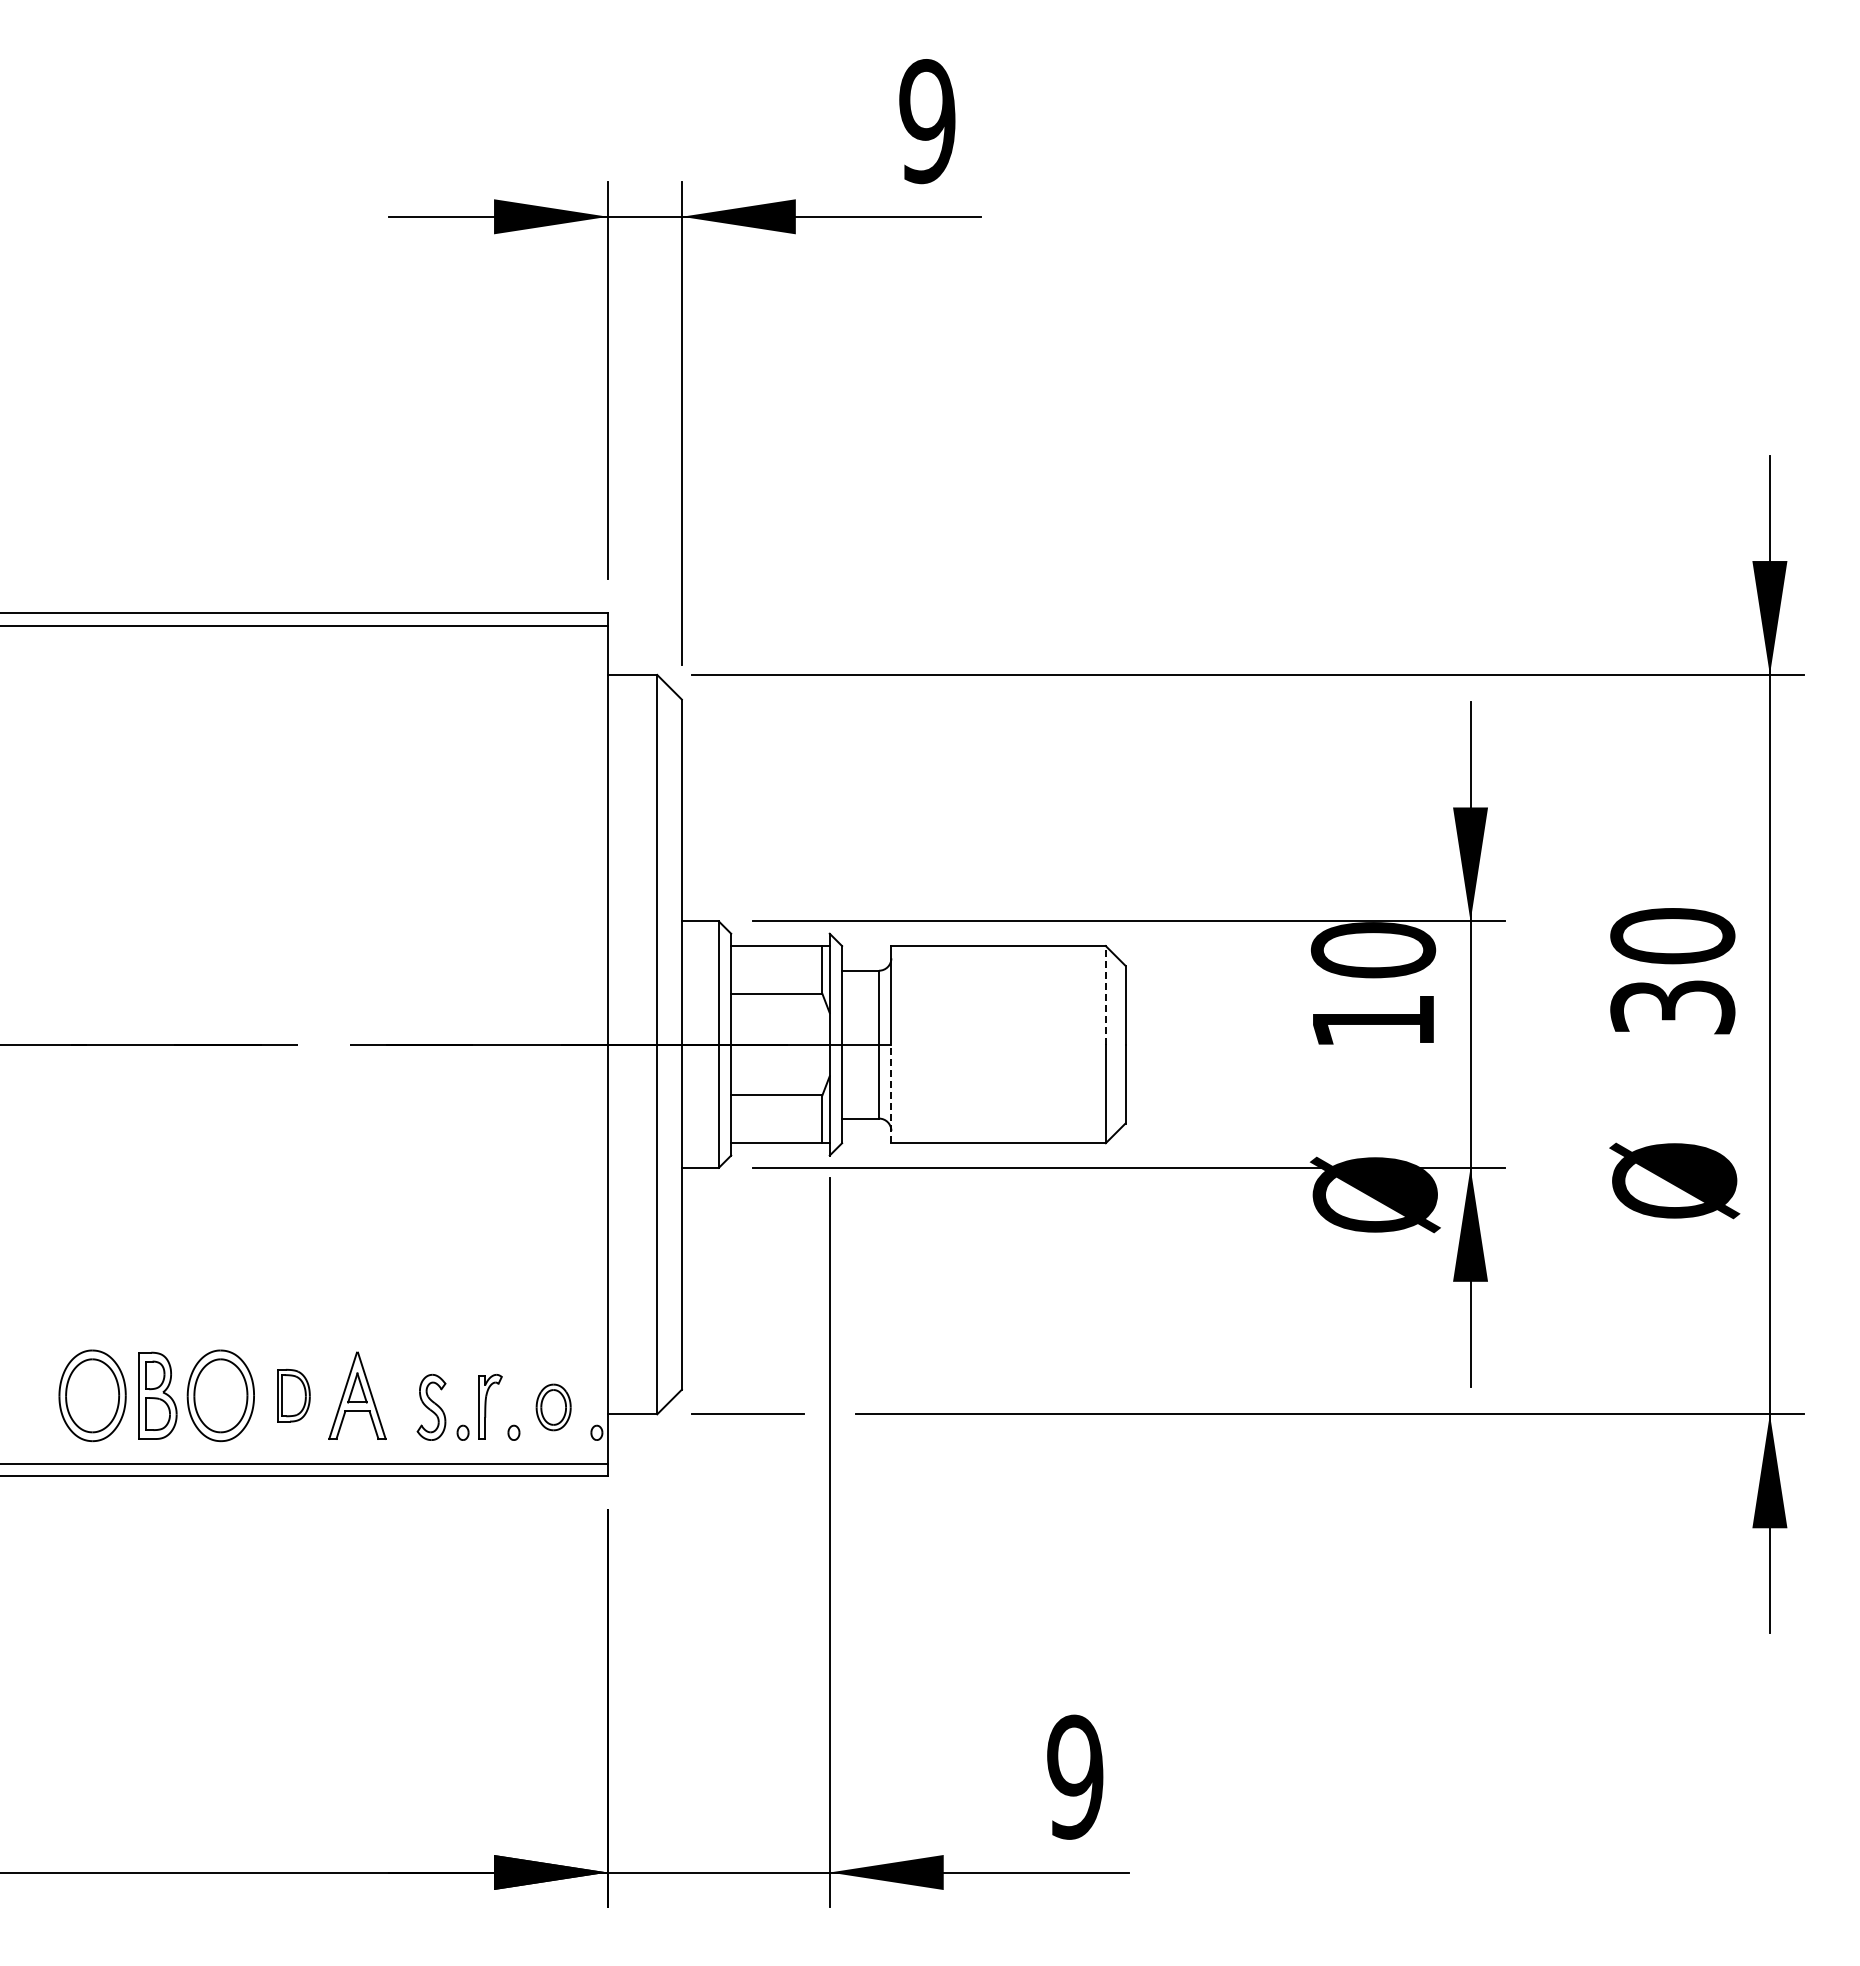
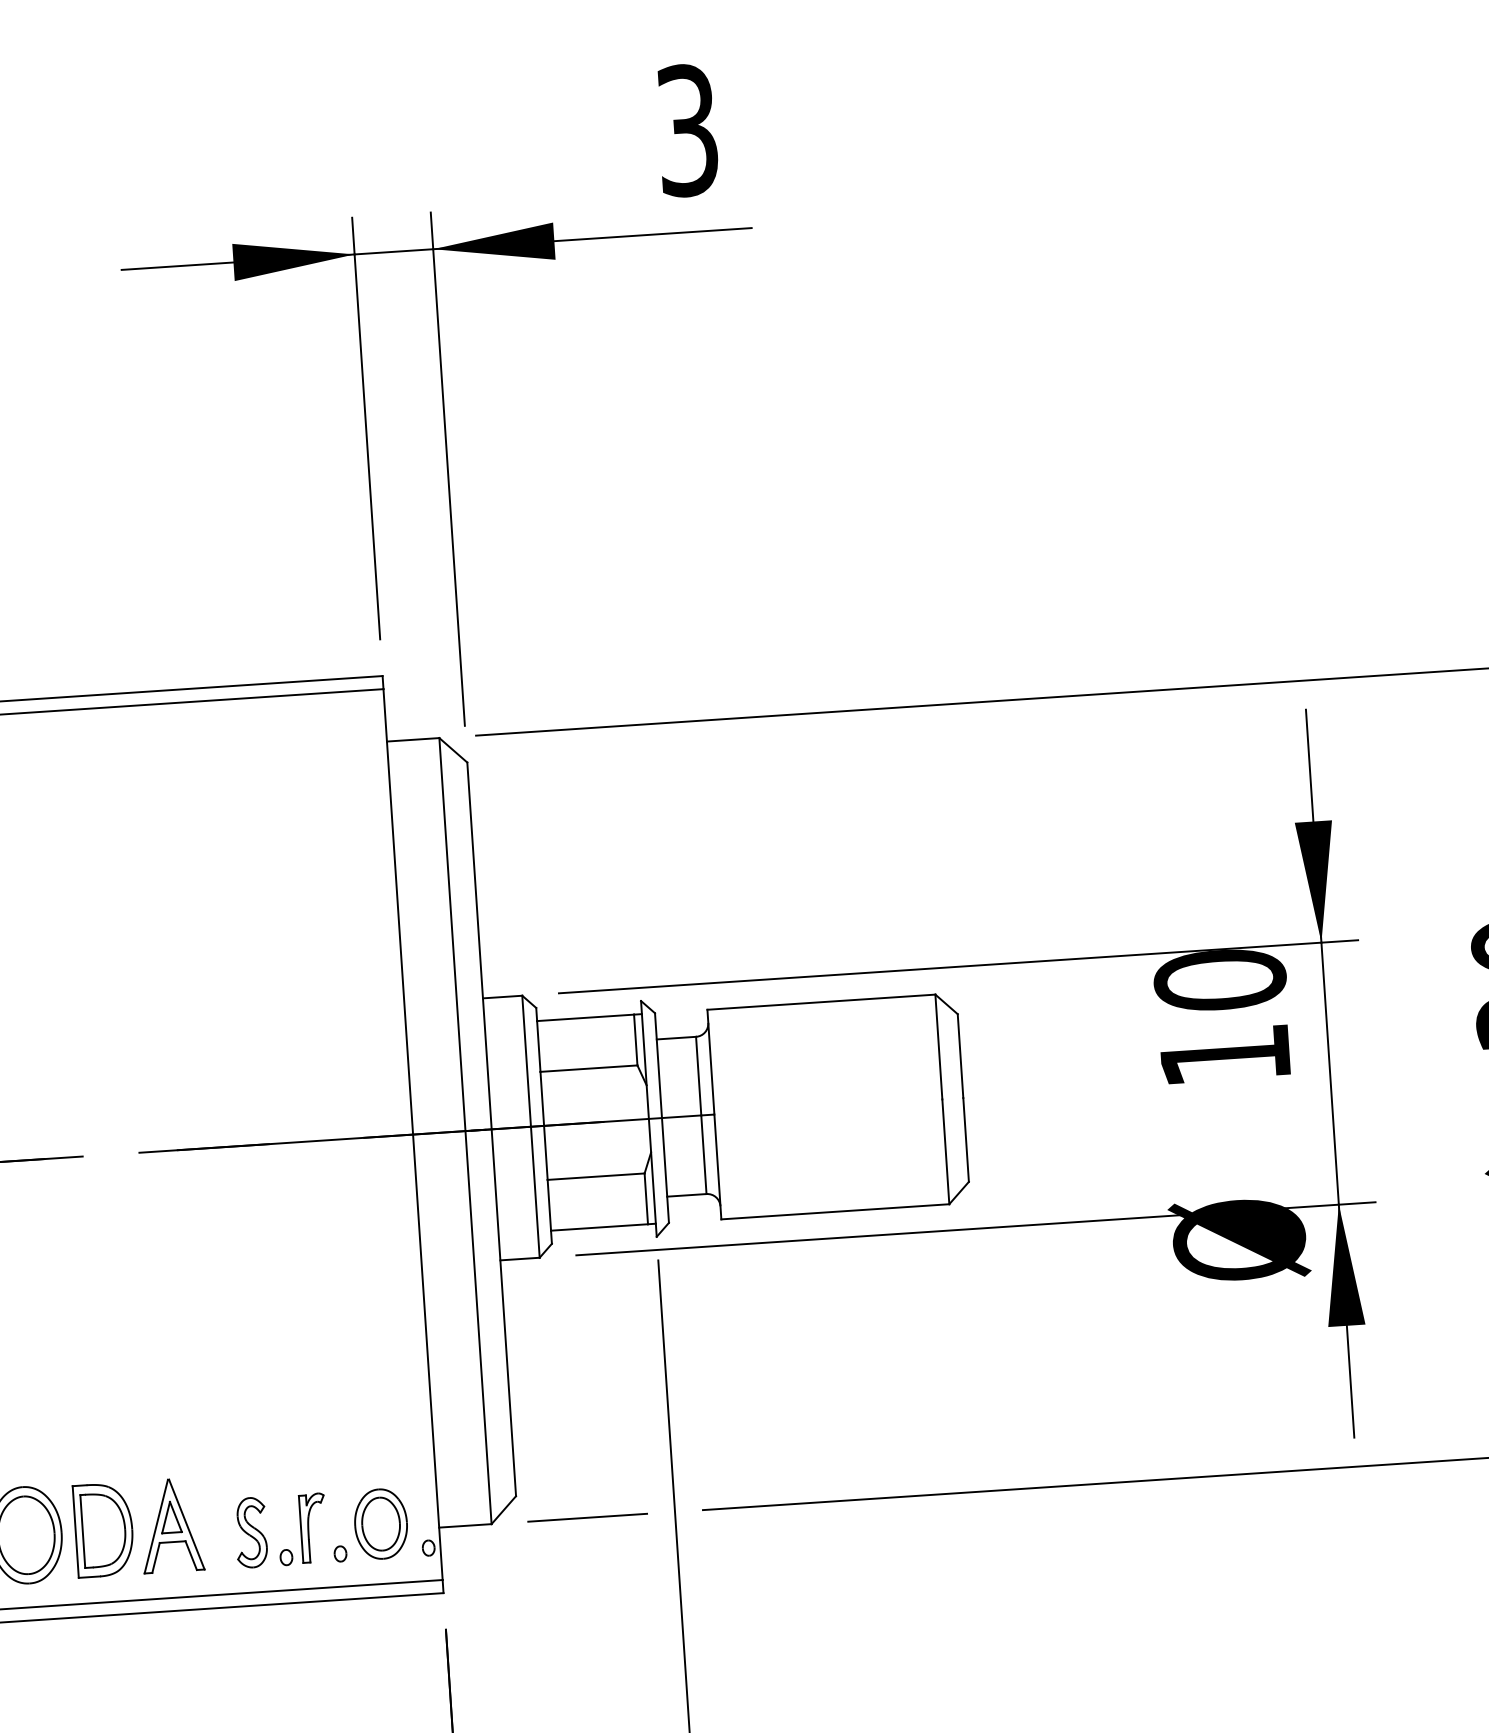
text: (927, 121) -> (687, 130), 9 -> 3
line: (1105, 994) -> (938, 1046), dashed -> solid
line: (891, 1093) -> (717, 1166), dashed -> solid
part: (293, 1395) -> (103, 1529), size x1.67
part: (553, 1407) -> (380, 1524), size x1.43

